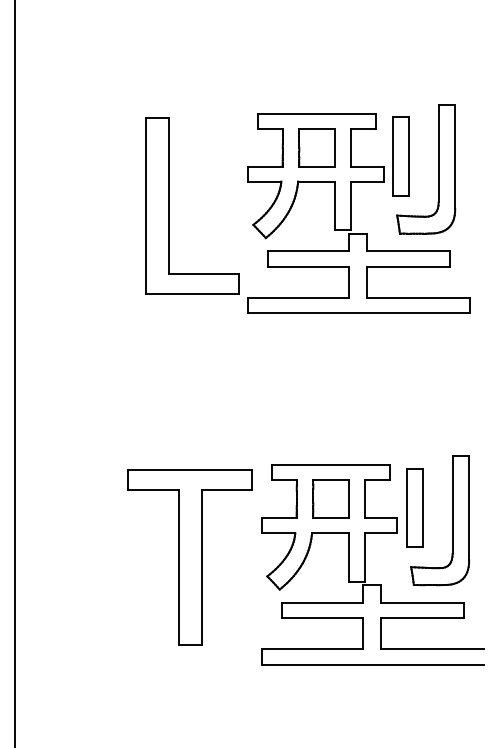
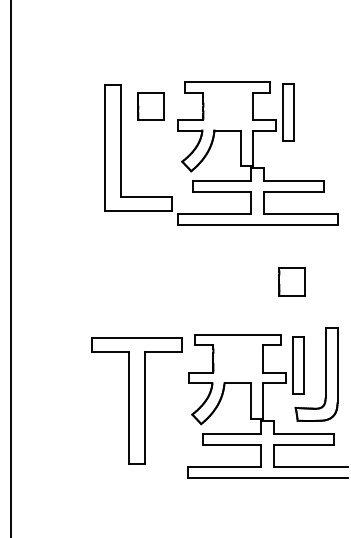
part: (316, 148) -> (150, 106), moved
part: (438, 168) -> (315, 121), removed
part: (330, 498) -> (291, 281), moved

